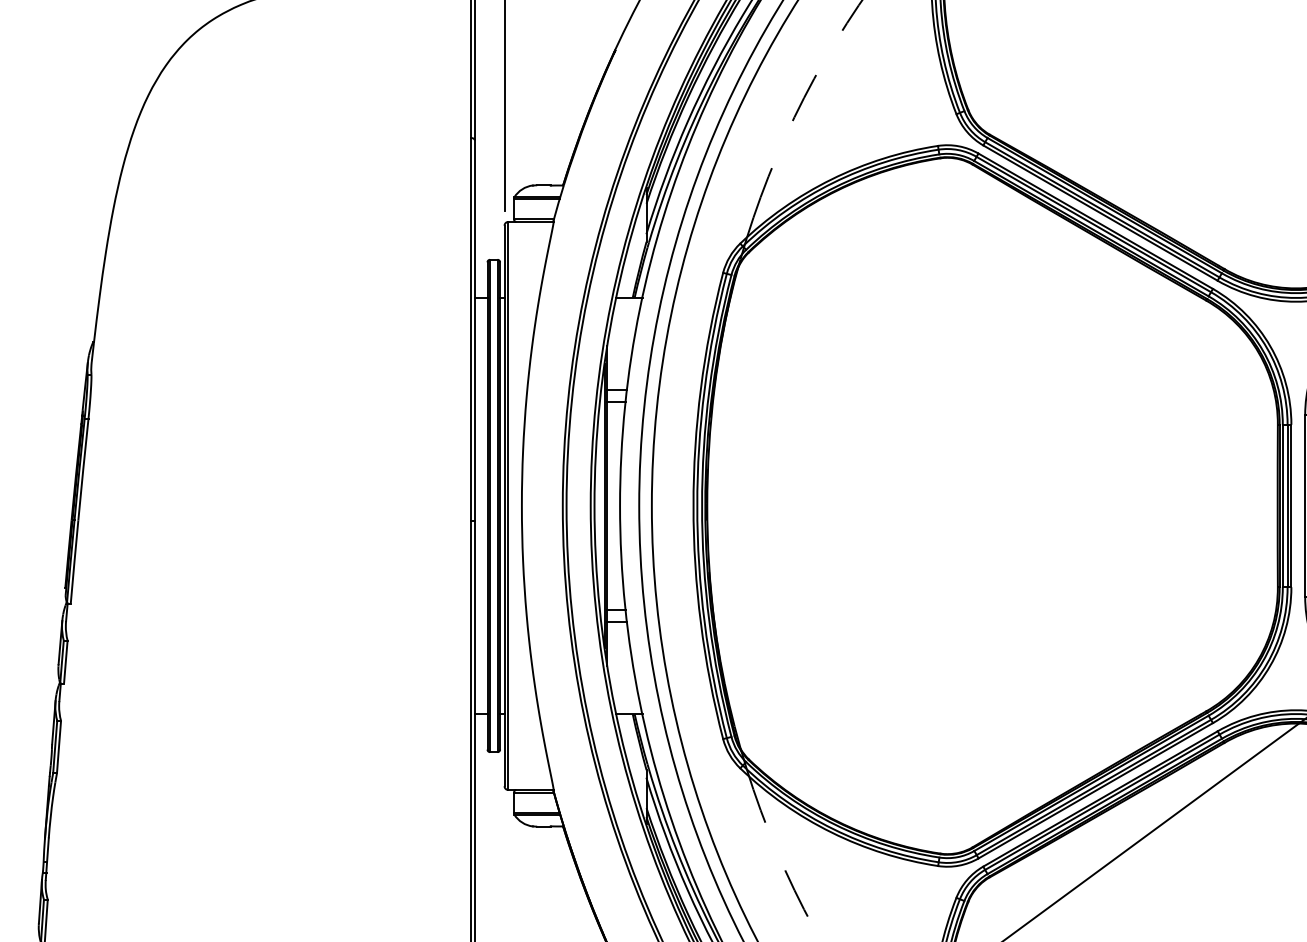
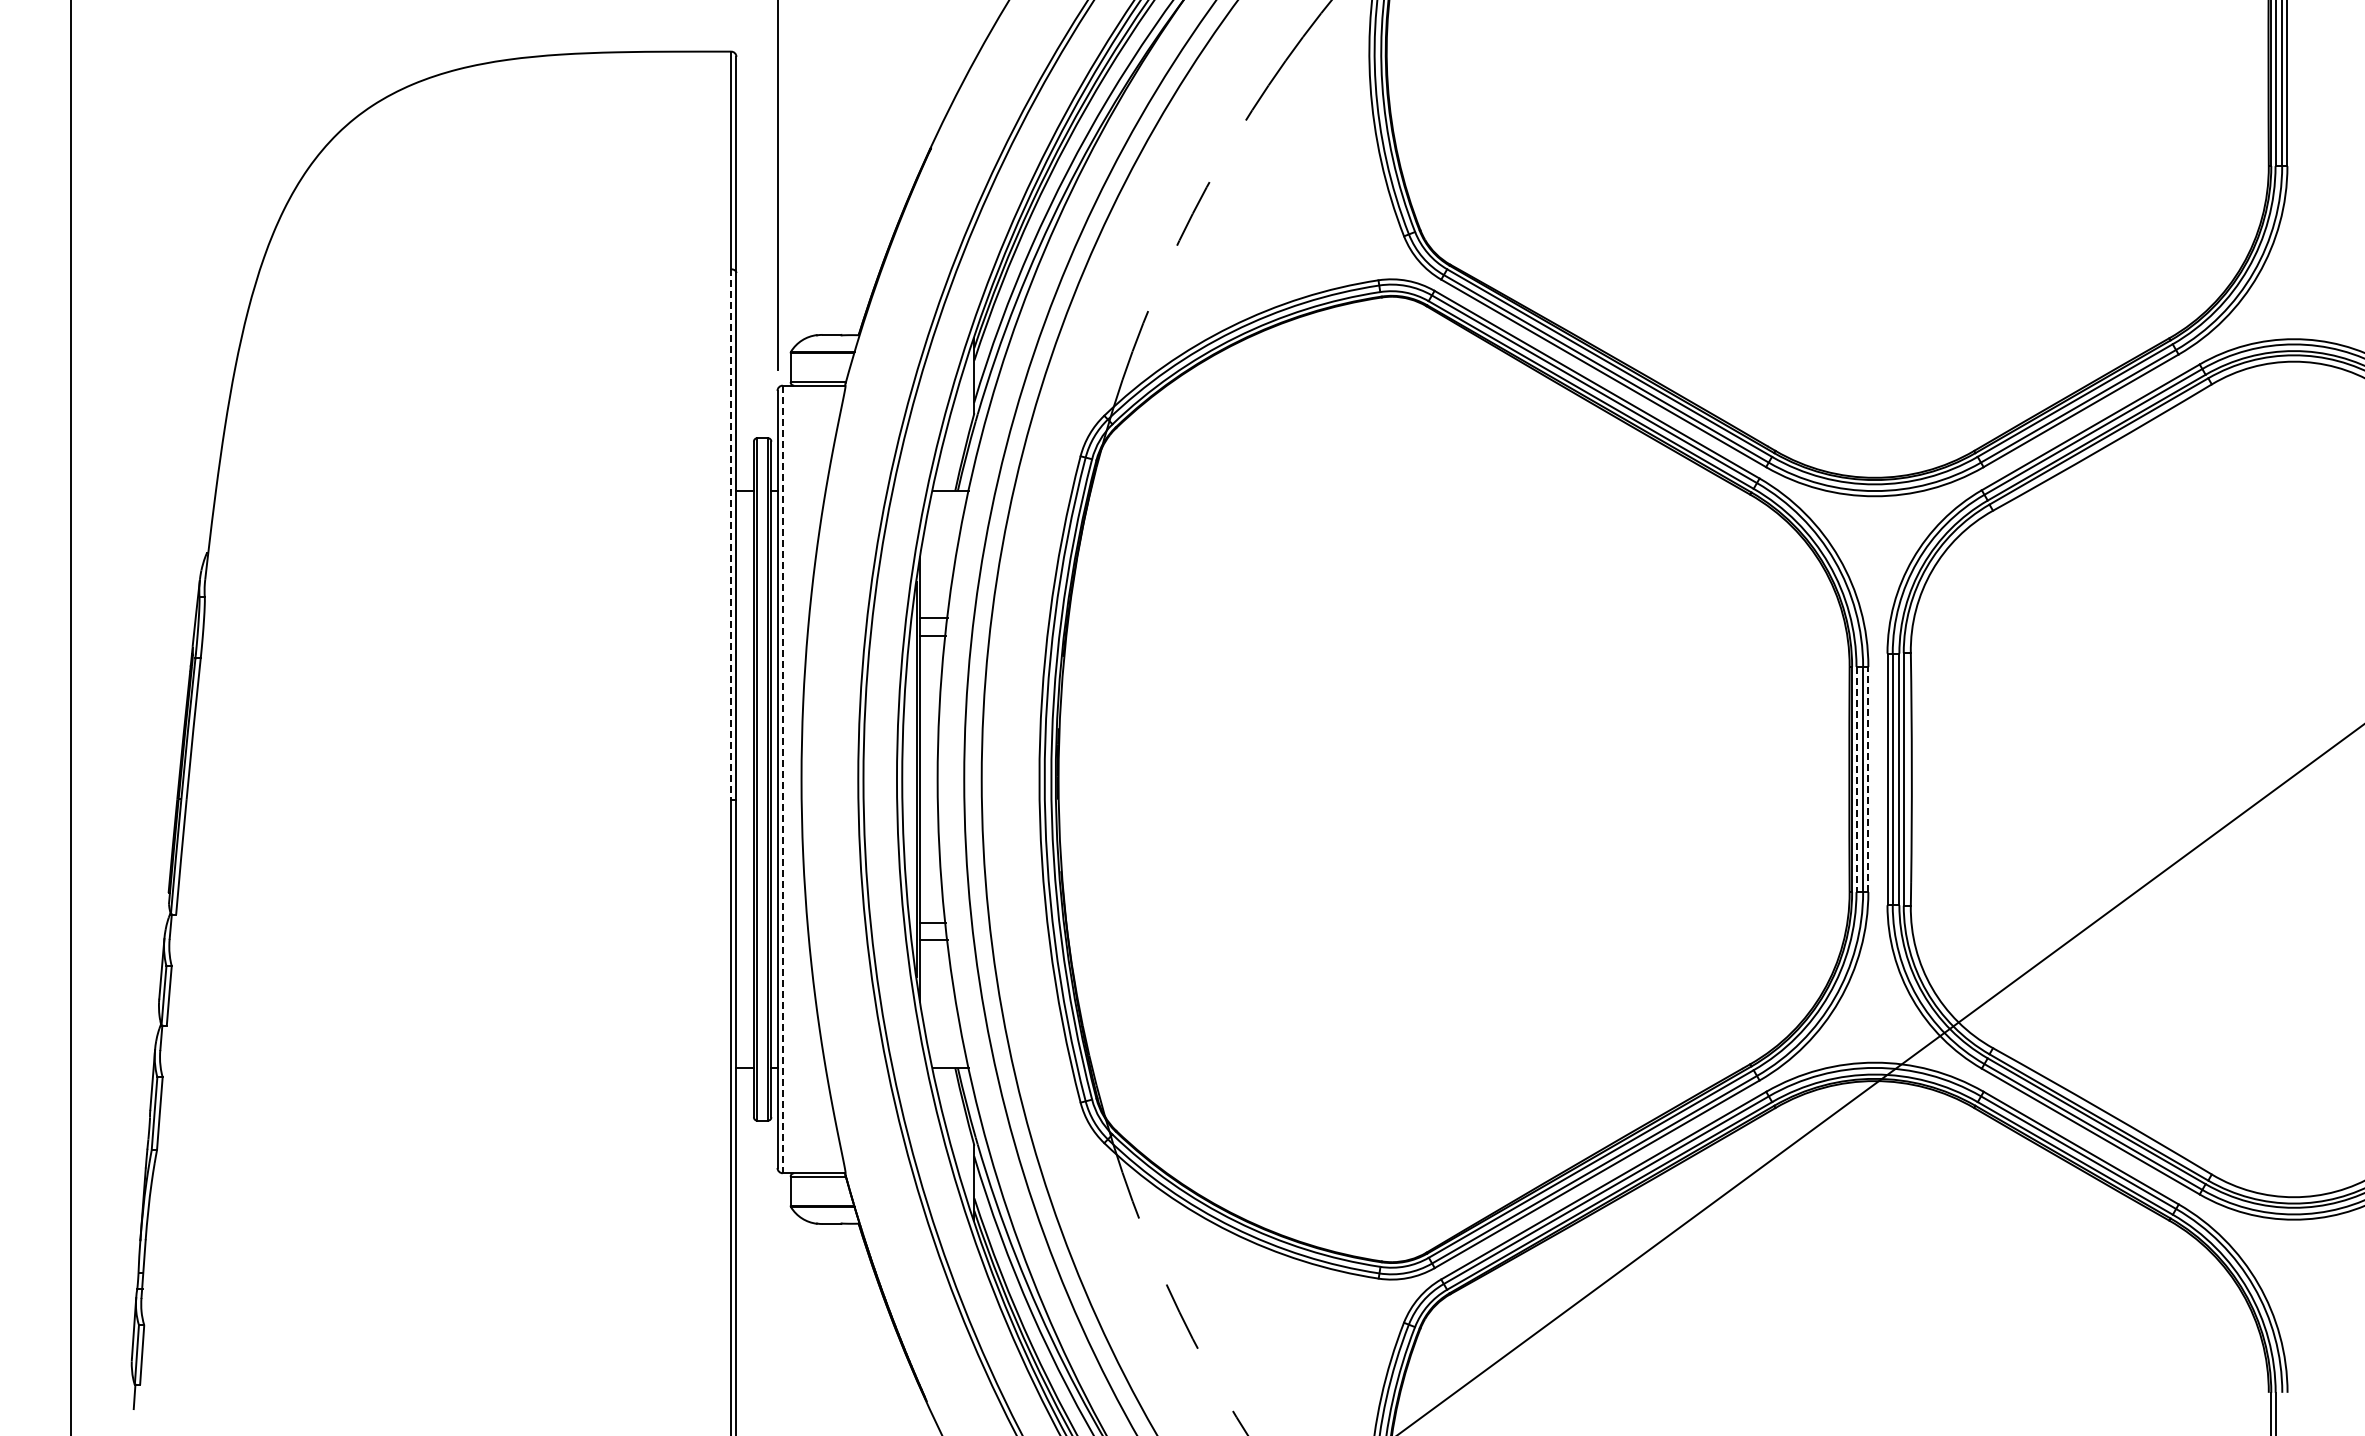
line: (471, 330) -> (731, 535), solid -> dashed
line: (508, 506) -> (782, 779), solid -> dashed
line: (1282, 506) -> (1856, 779), solid -> dashed
line: (1291, 506) -> (1868, 779), solid -> dashed

